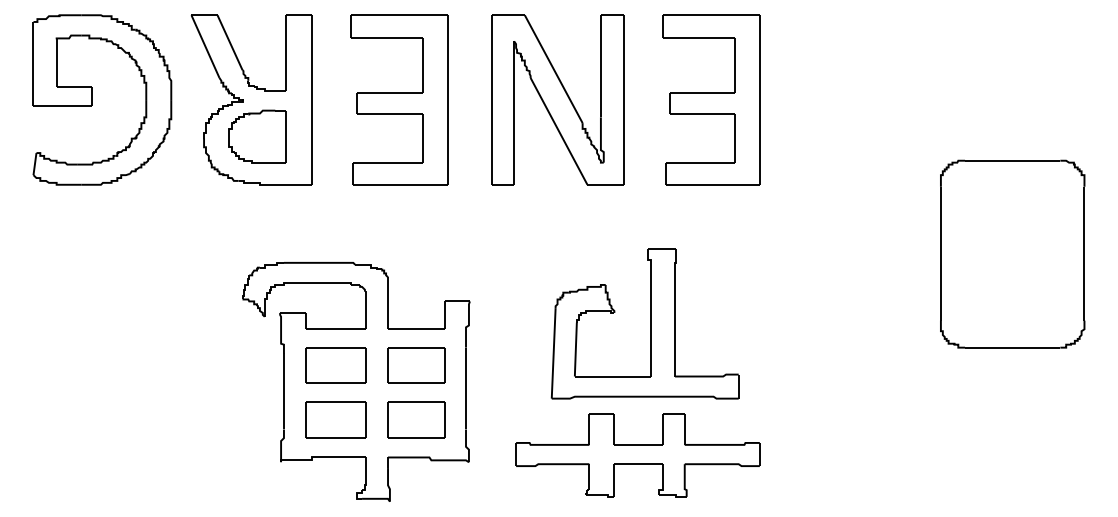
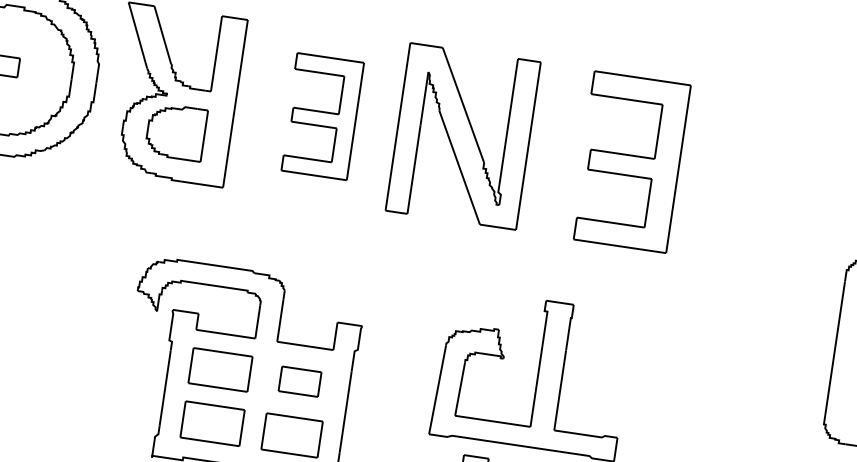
part: (399, 99) -> (322, 116), size x0.7
part: (557, 99) -> (462, 135), moved
part: (416, 365) -> (300, 381), size x0.7

